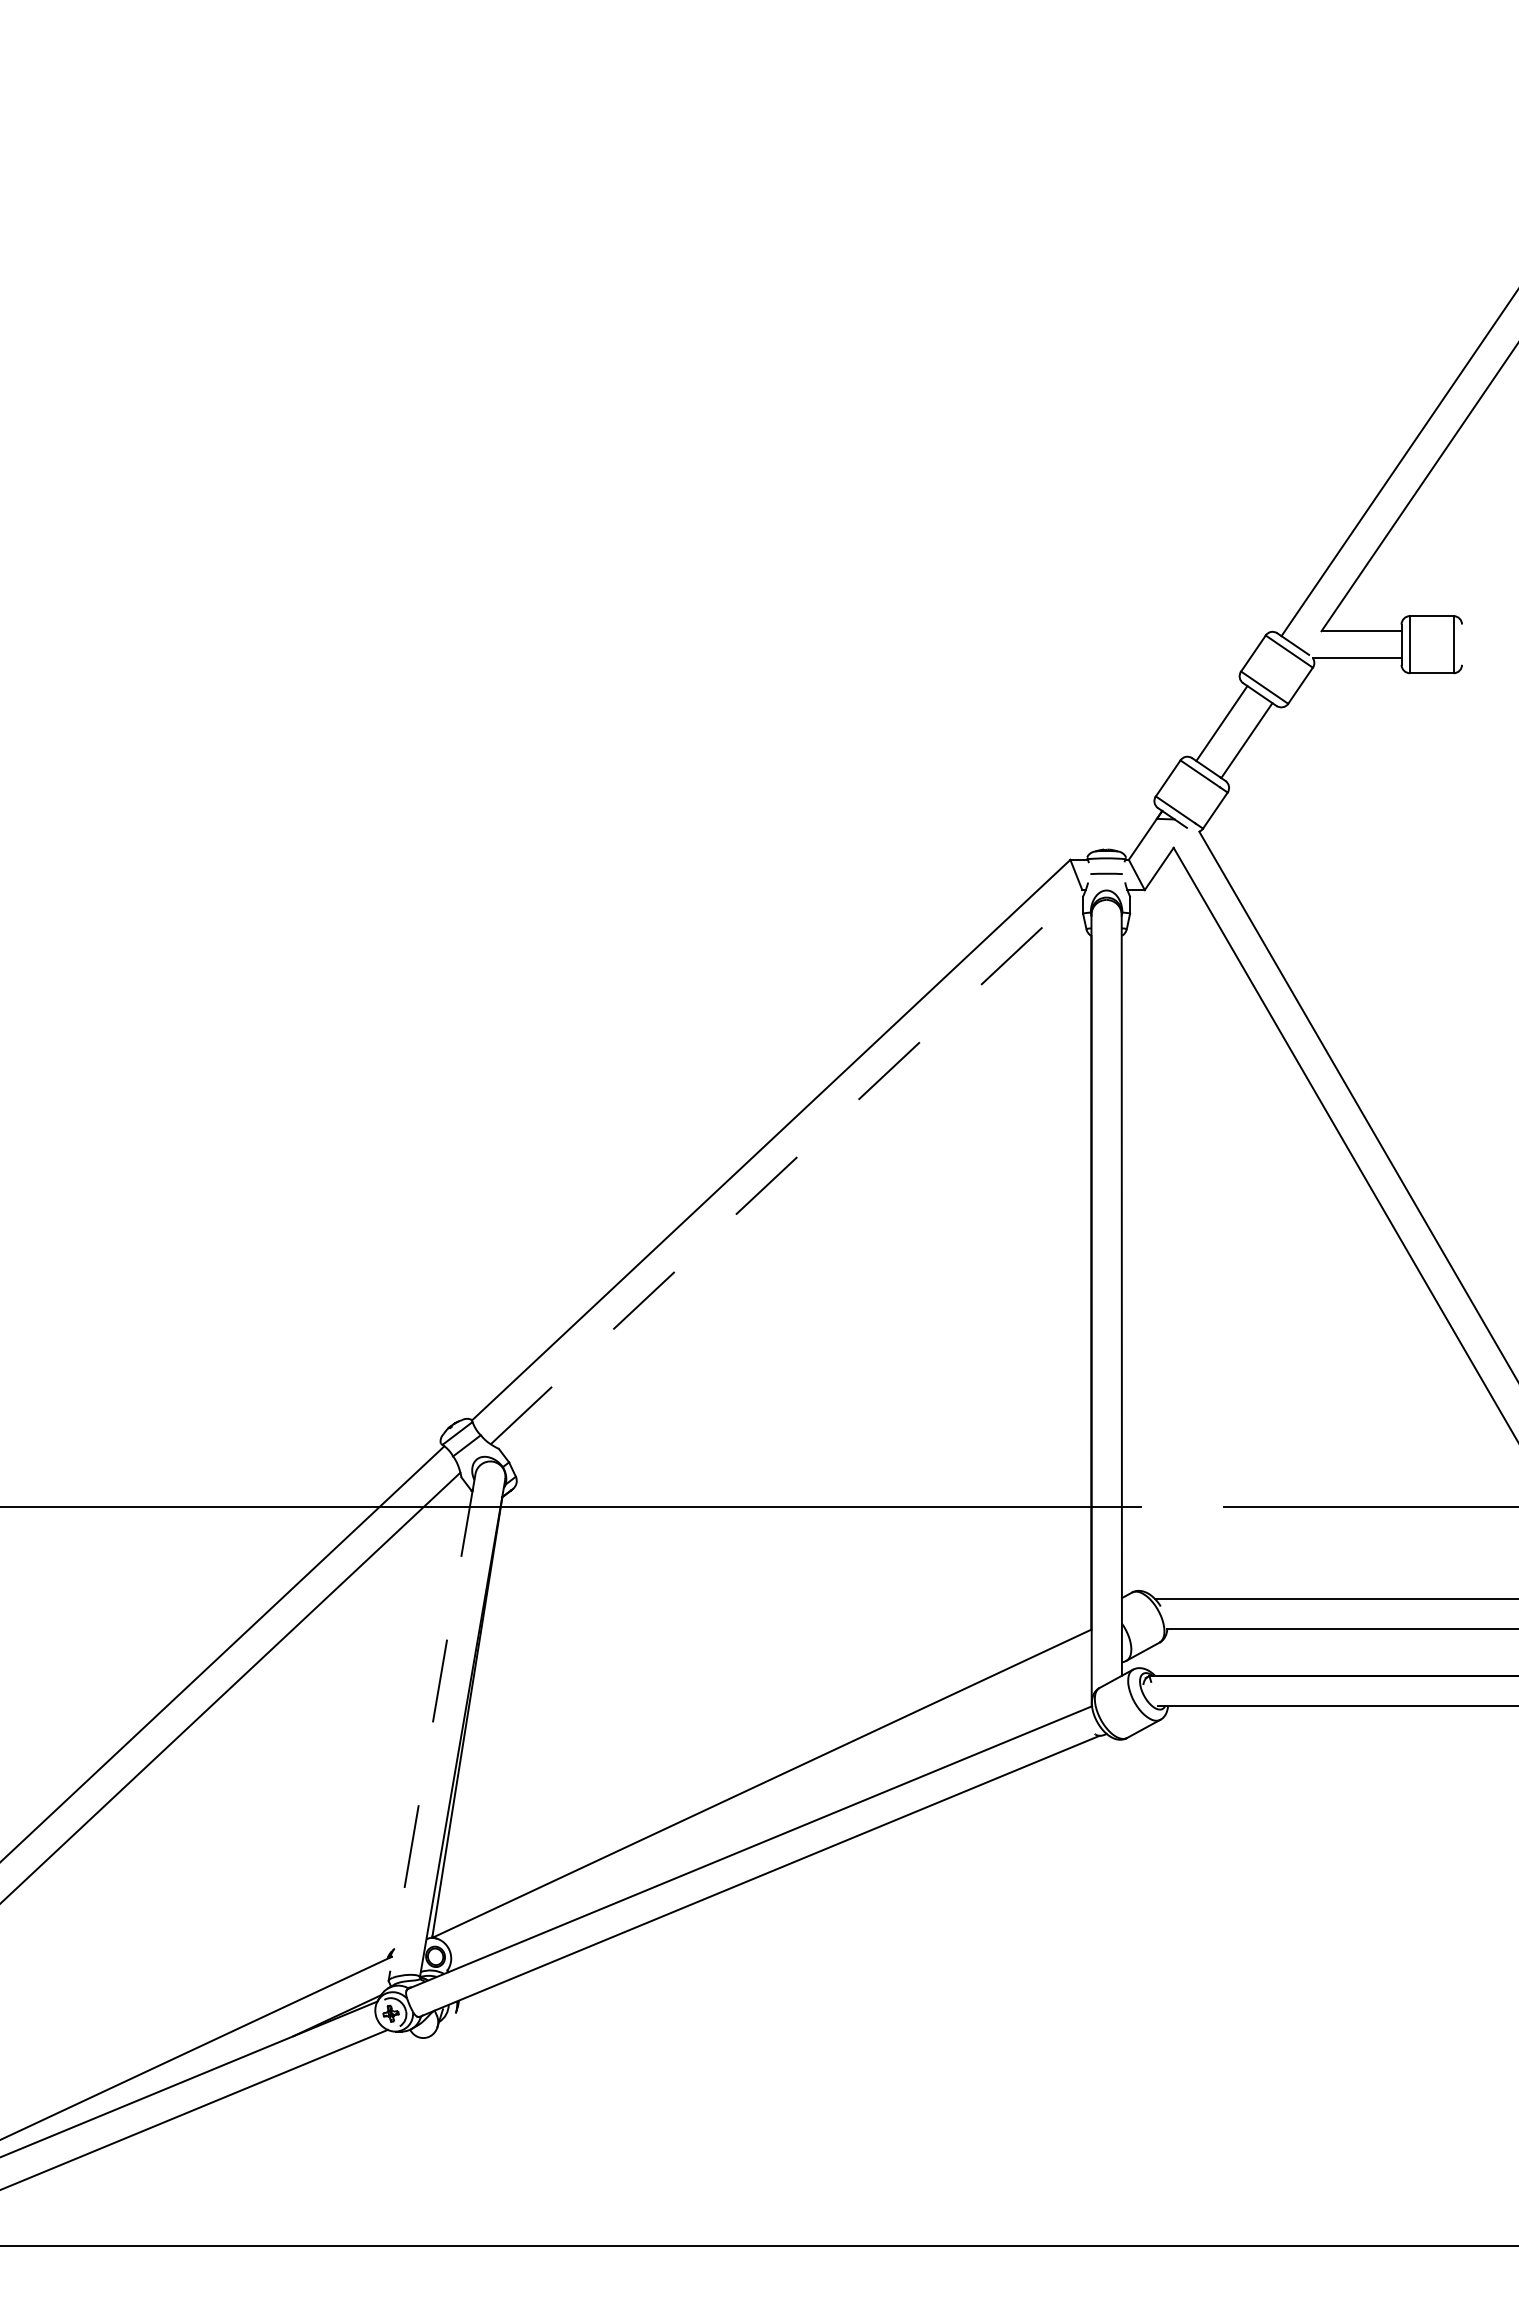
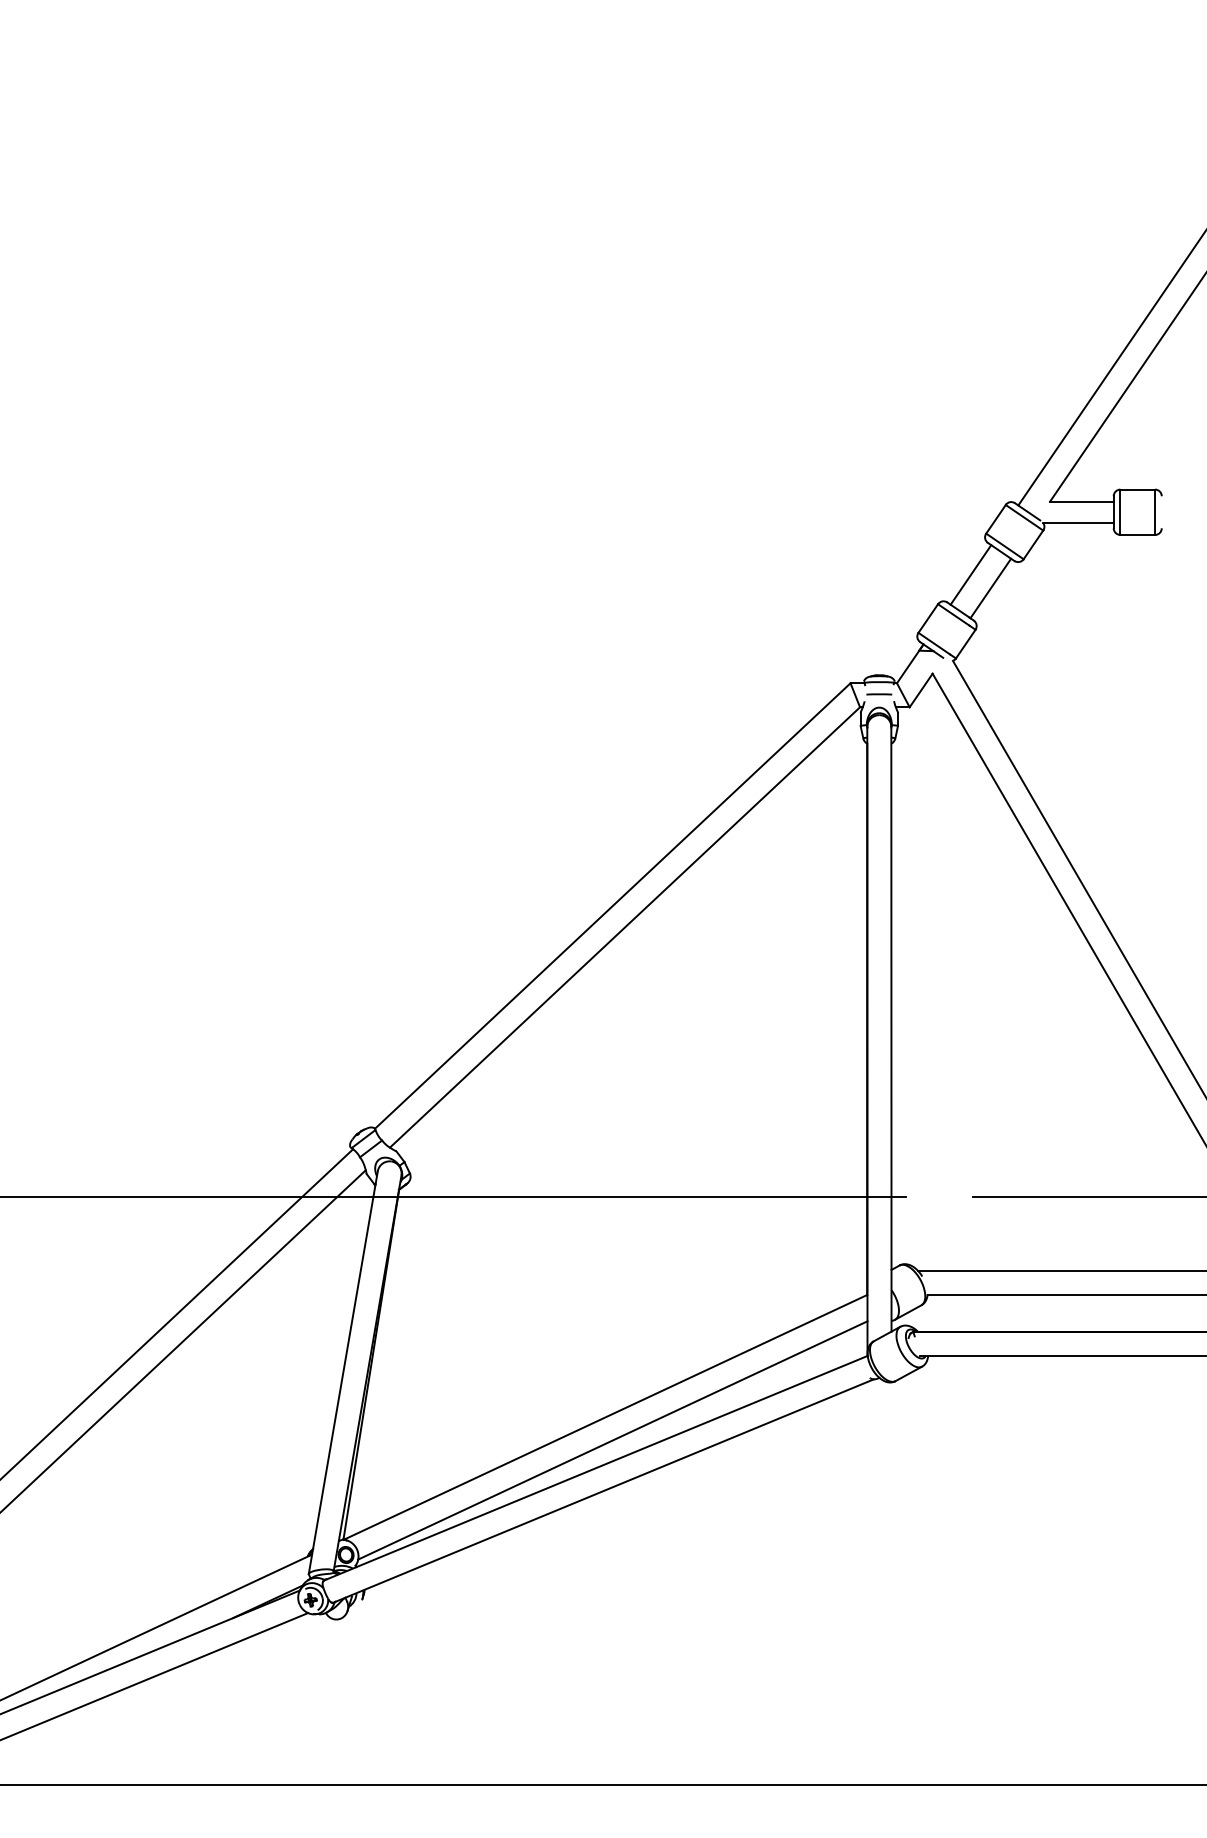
line: (787, 1167) -> (625, 927), dashed -> solid
line: (432, 1728) -> (343, 1373), dashed -> solid
line: (770, 1812) -> (612, 1440), added

